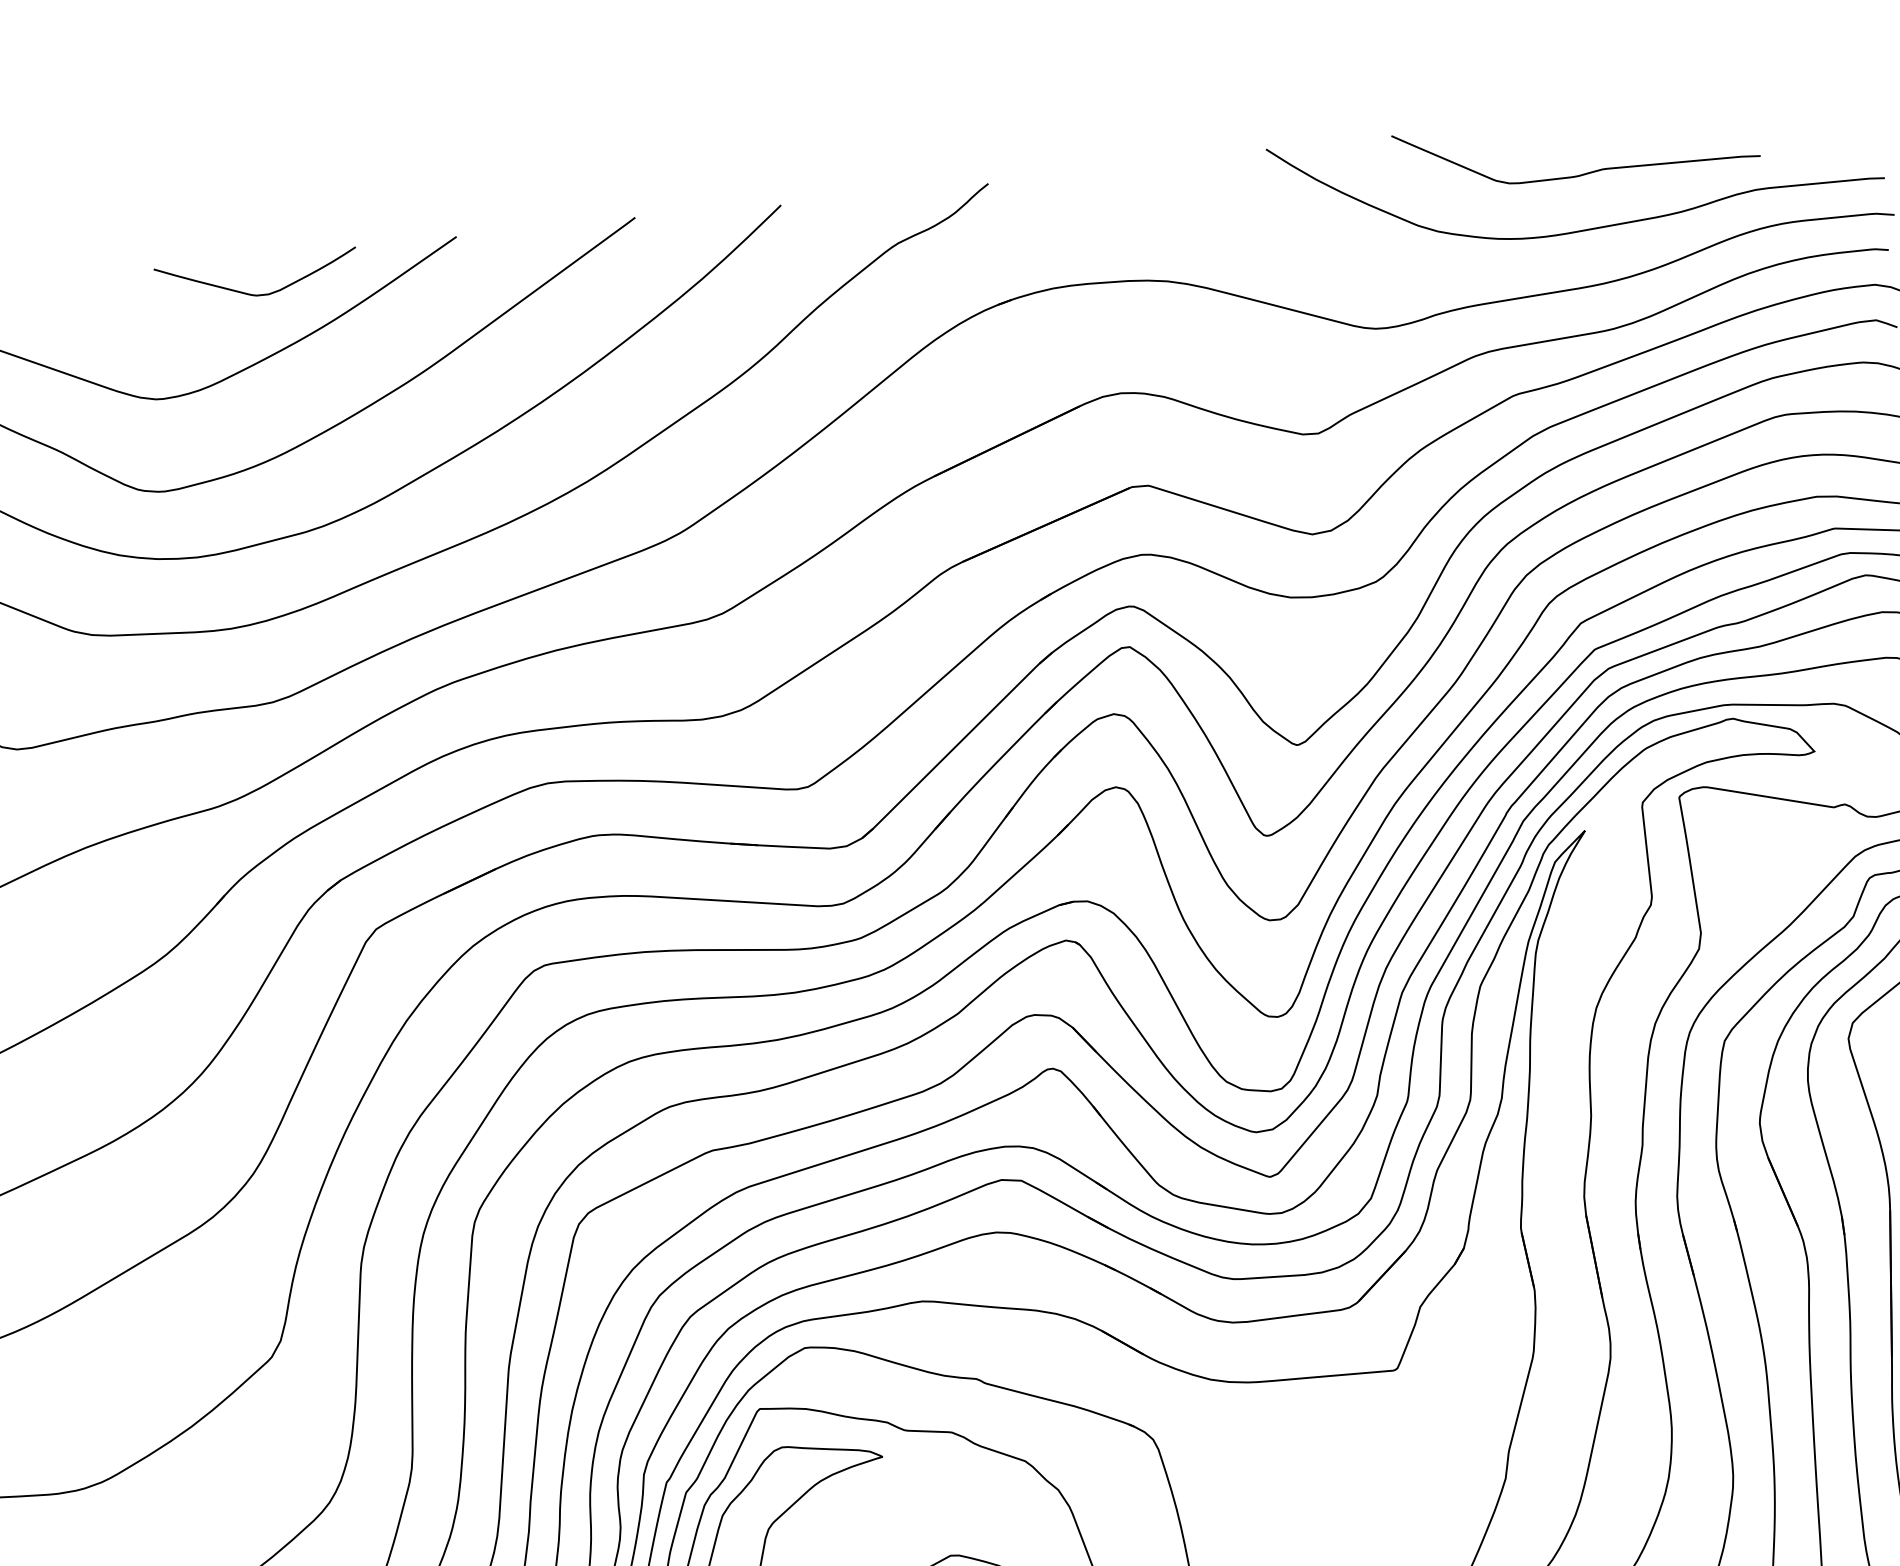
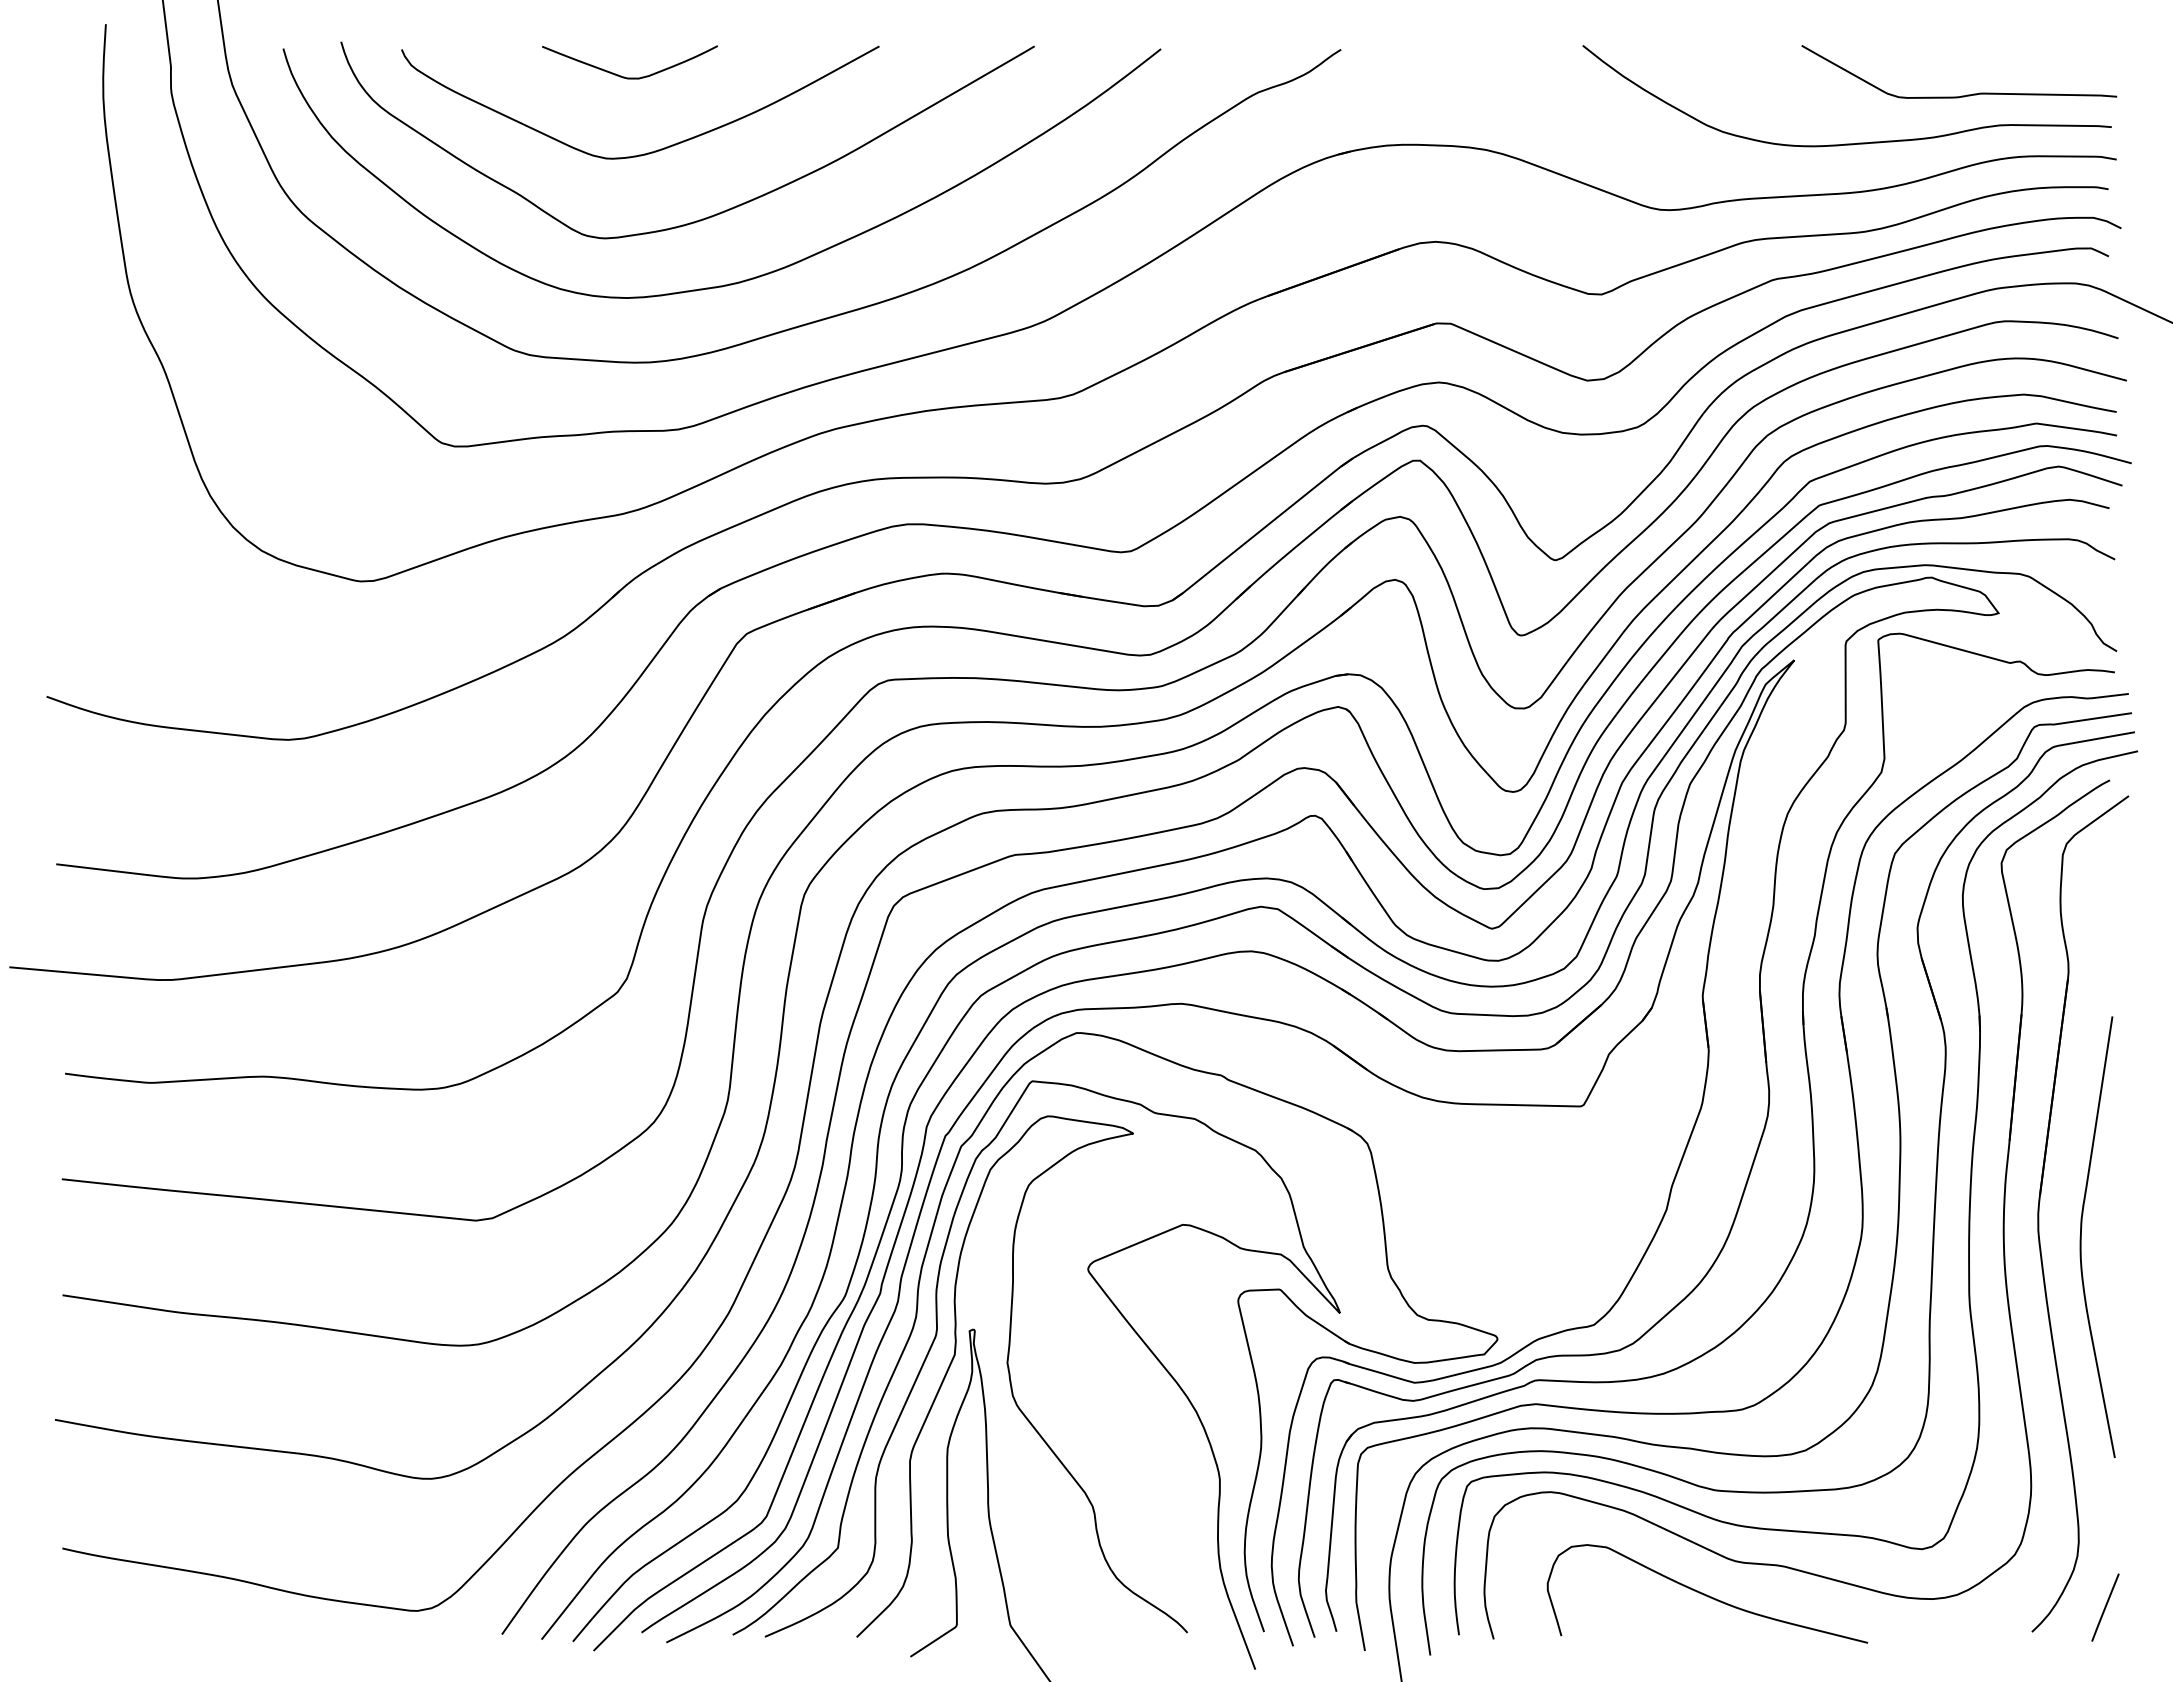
curve: (1581, 173) -> (1961, 95), moved
curve: (252, 293) -> (624, 76), moved

